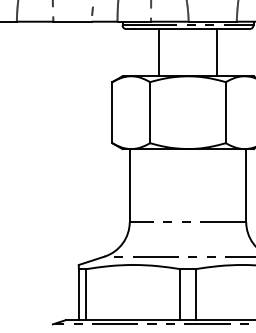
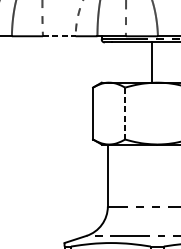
line: (73, 21) -> (60, 36), solid -> dashed
line: (158, 52) -> (151, 62), moved
line: (150, 112) -> (125, 113), solid -> dashed

